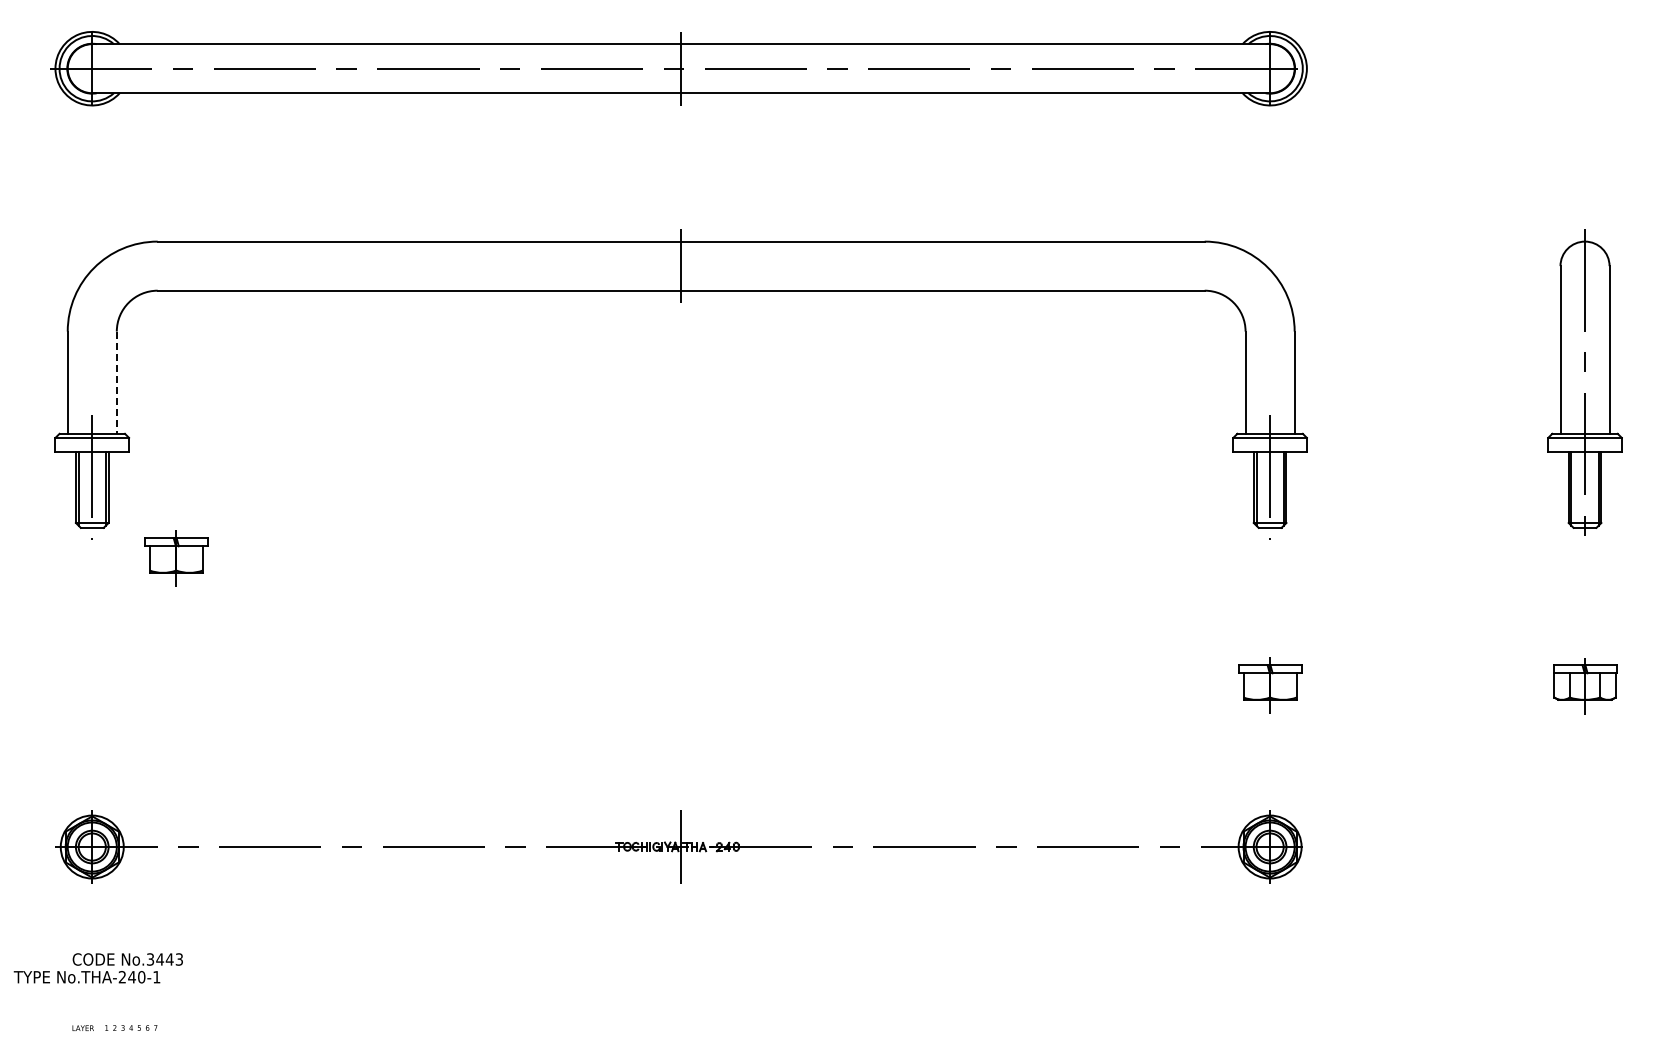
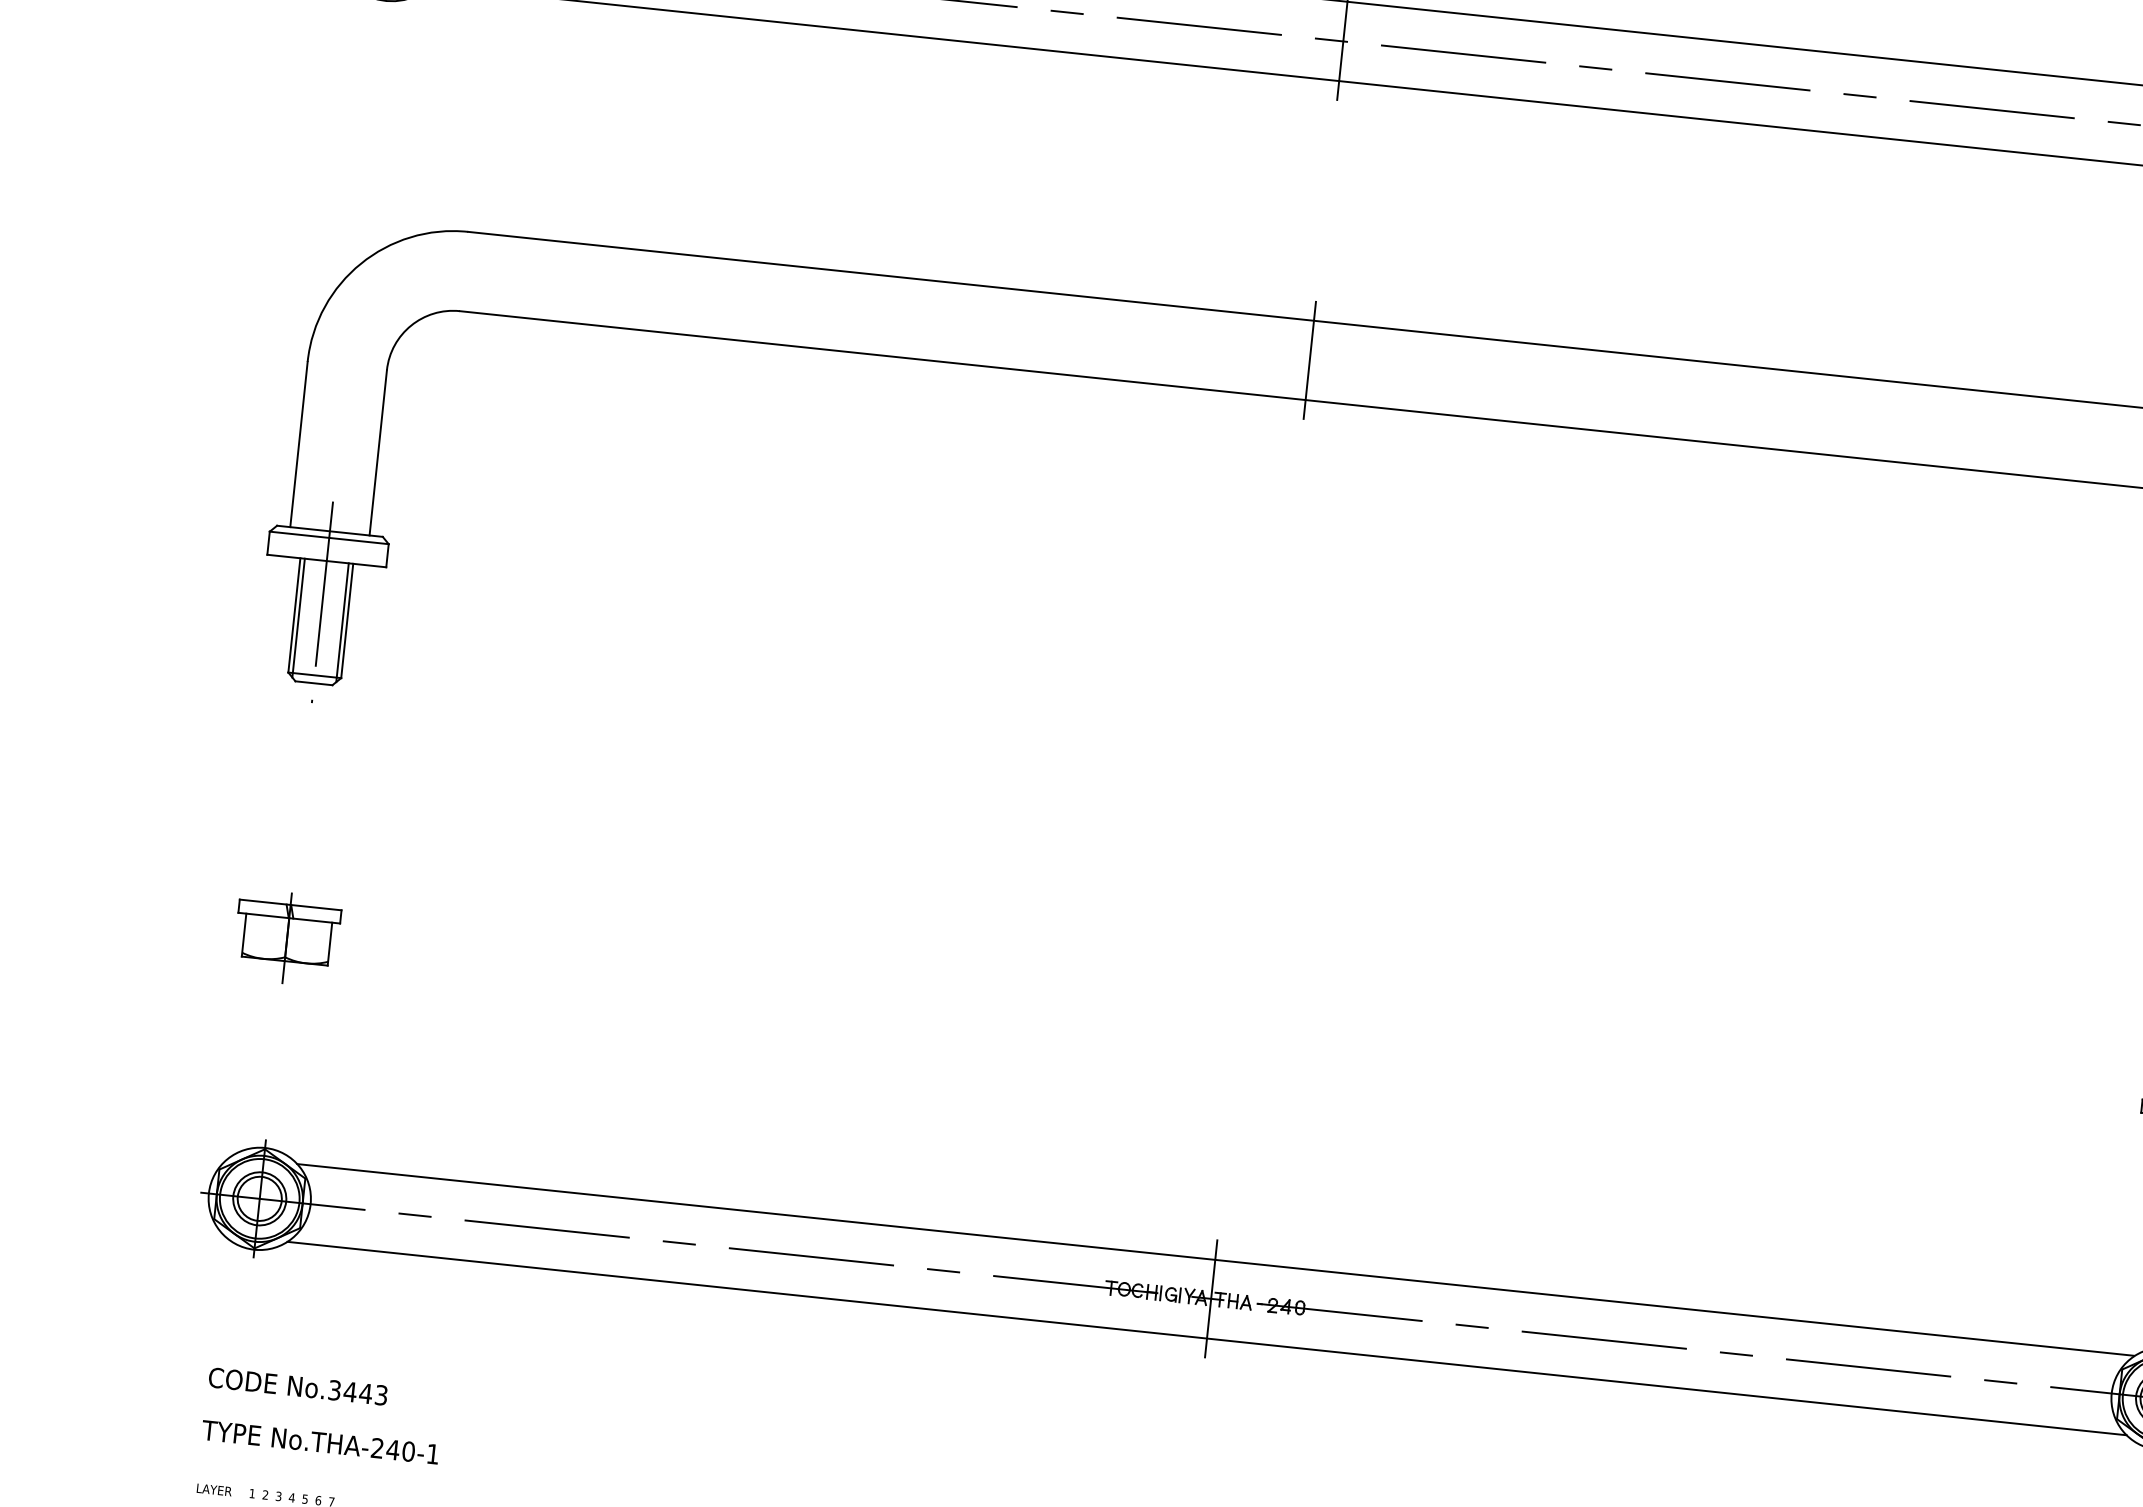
line: (116, 383) -> (377, 454), dashed -> solid
part: (176, 558) -> (287, 937), moved
line: (681, 822) -> (1215, 1259), added
line: (681, 871) -> (1207, 1338), added
text: (86, 977) -> (319, 1442), moved

